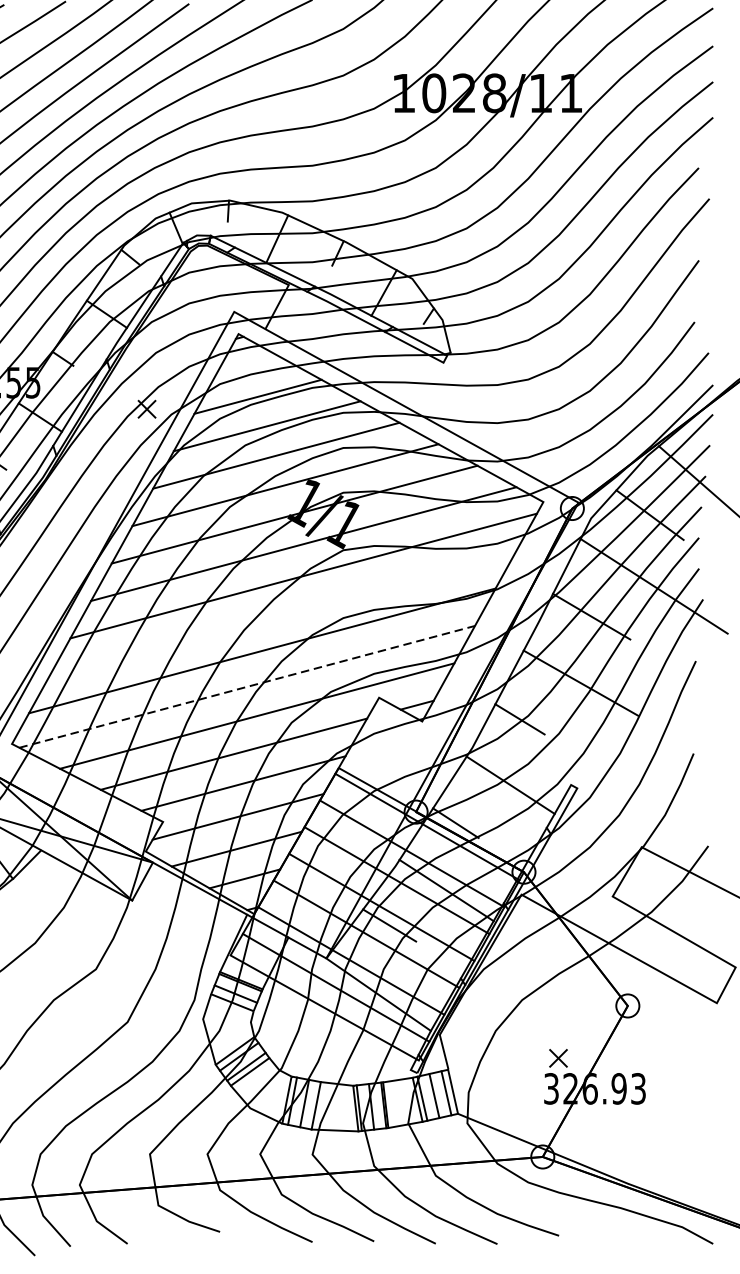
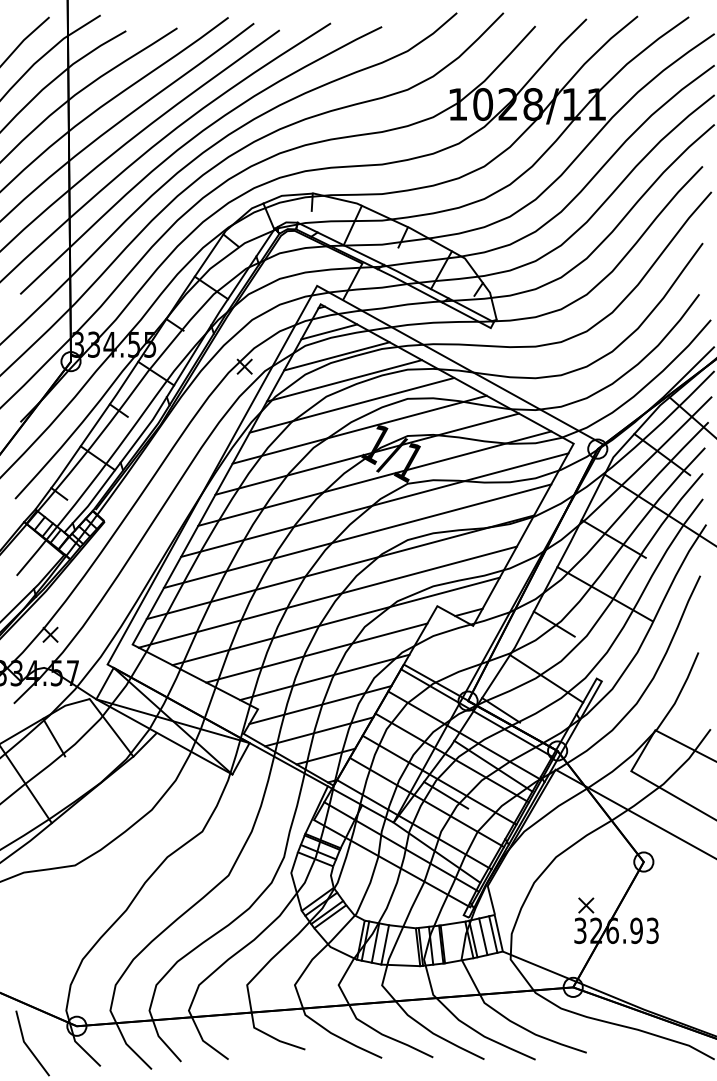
line: (249, 366) -> (329, 331), added
line: (282, 613) -> (357, 536), added
line: (246, 687) -> (327, 597), dashed -> solid

